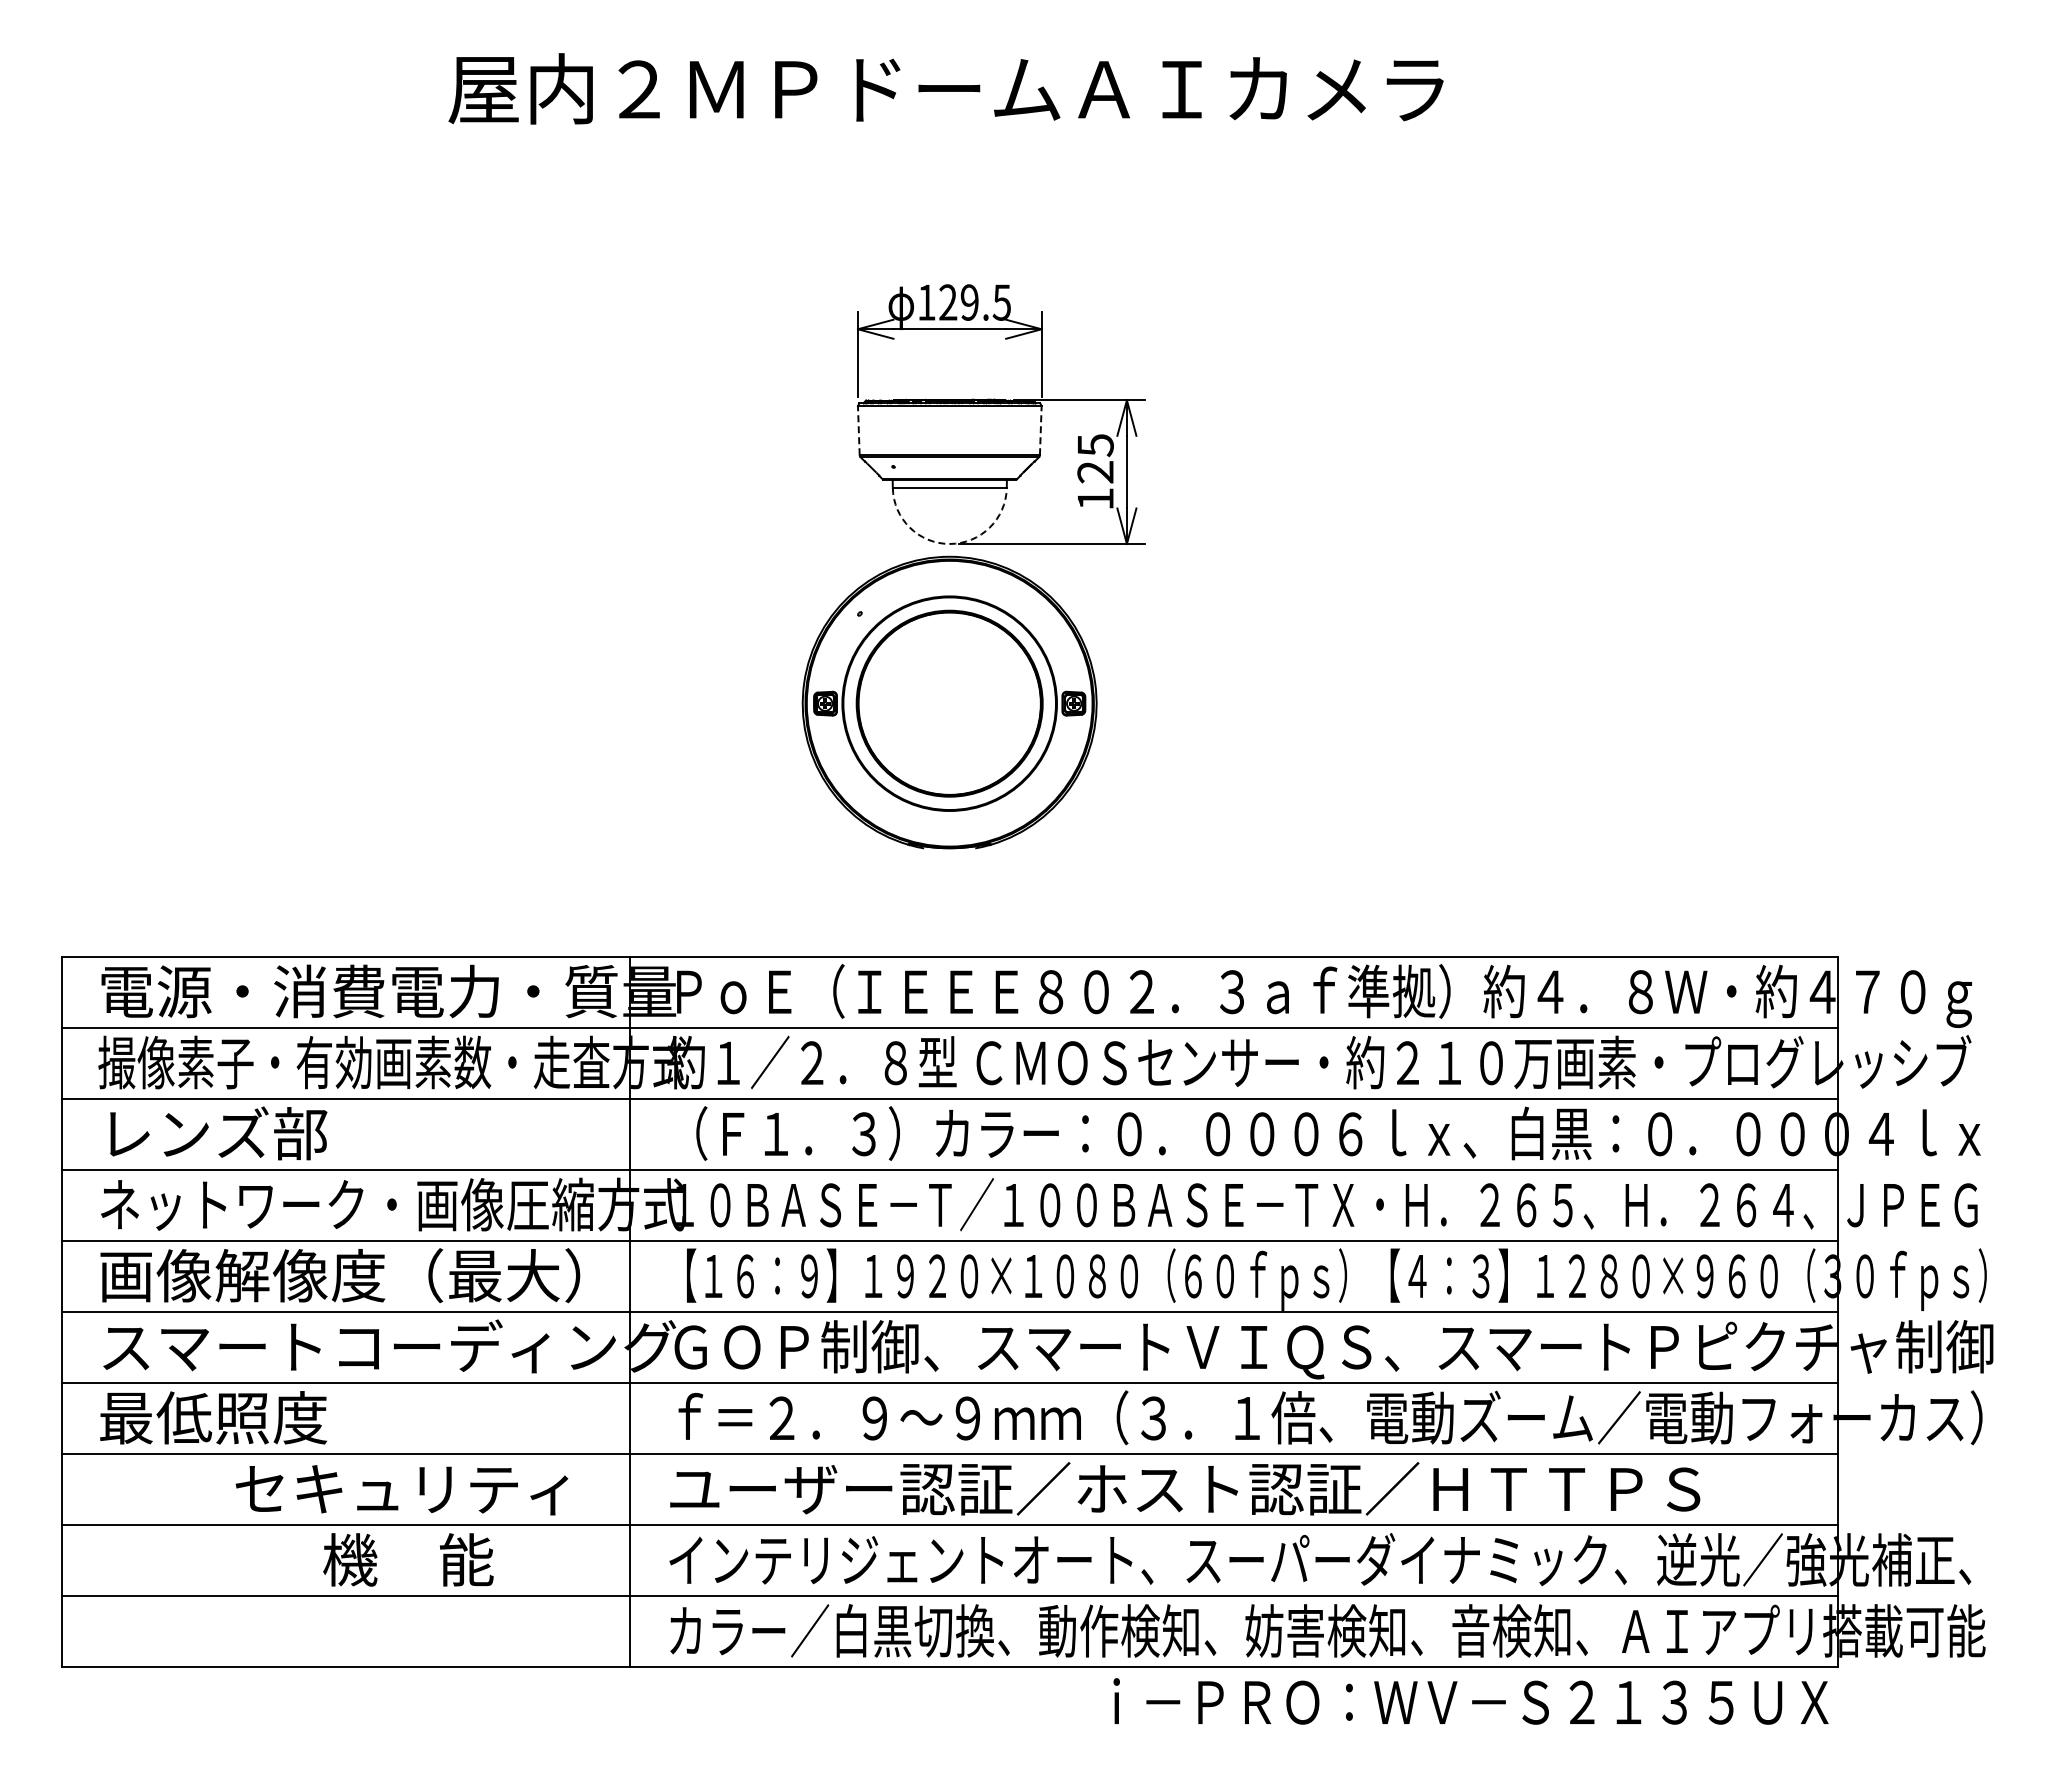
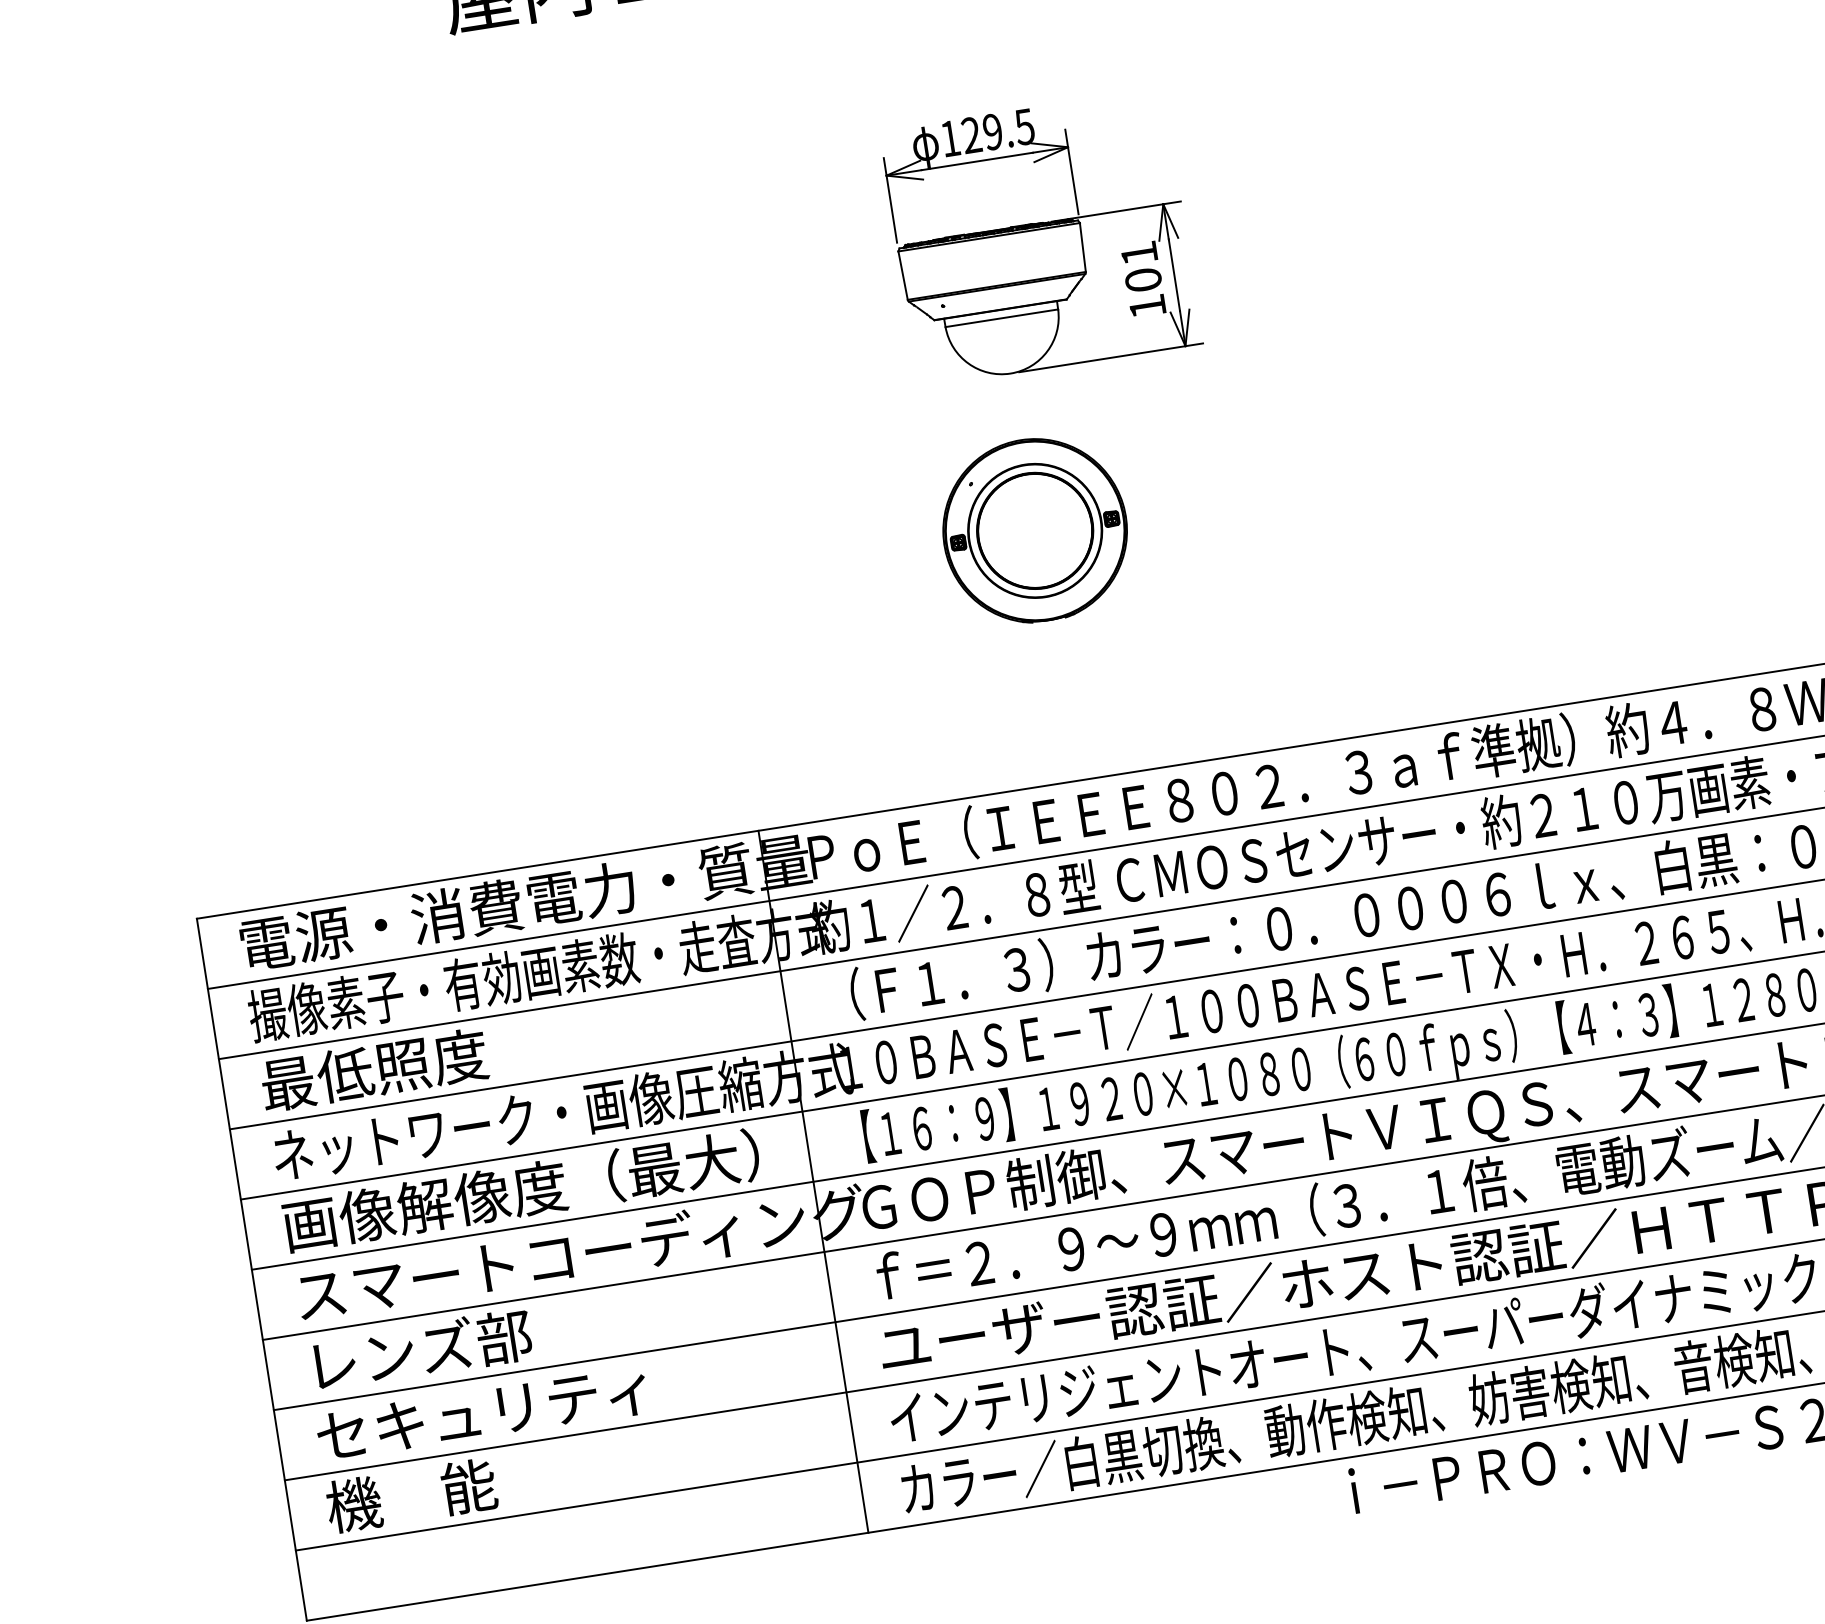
line: (858, 430) -> (902, 275), dashed -> solid
line: (1040, 430) -> (1082, 247), dashed -> solid
text: (1095, 458) -> (1141, 266), 125 -> 101
arc: (949, 543) -> (1010, 373), dashed -> solid
part: (949, 702) -> (1034, 530), size x0.62
text: (213, 1133) -> (374, 1069), レンズ部 -> 最低照度
text: (213, 1417) -> (418, 1350), 最低照度 -> レンズ部
text: (401, 1490) -> (481, 1414), moved
text: (408, 1559) -> (411, 1495), moved

